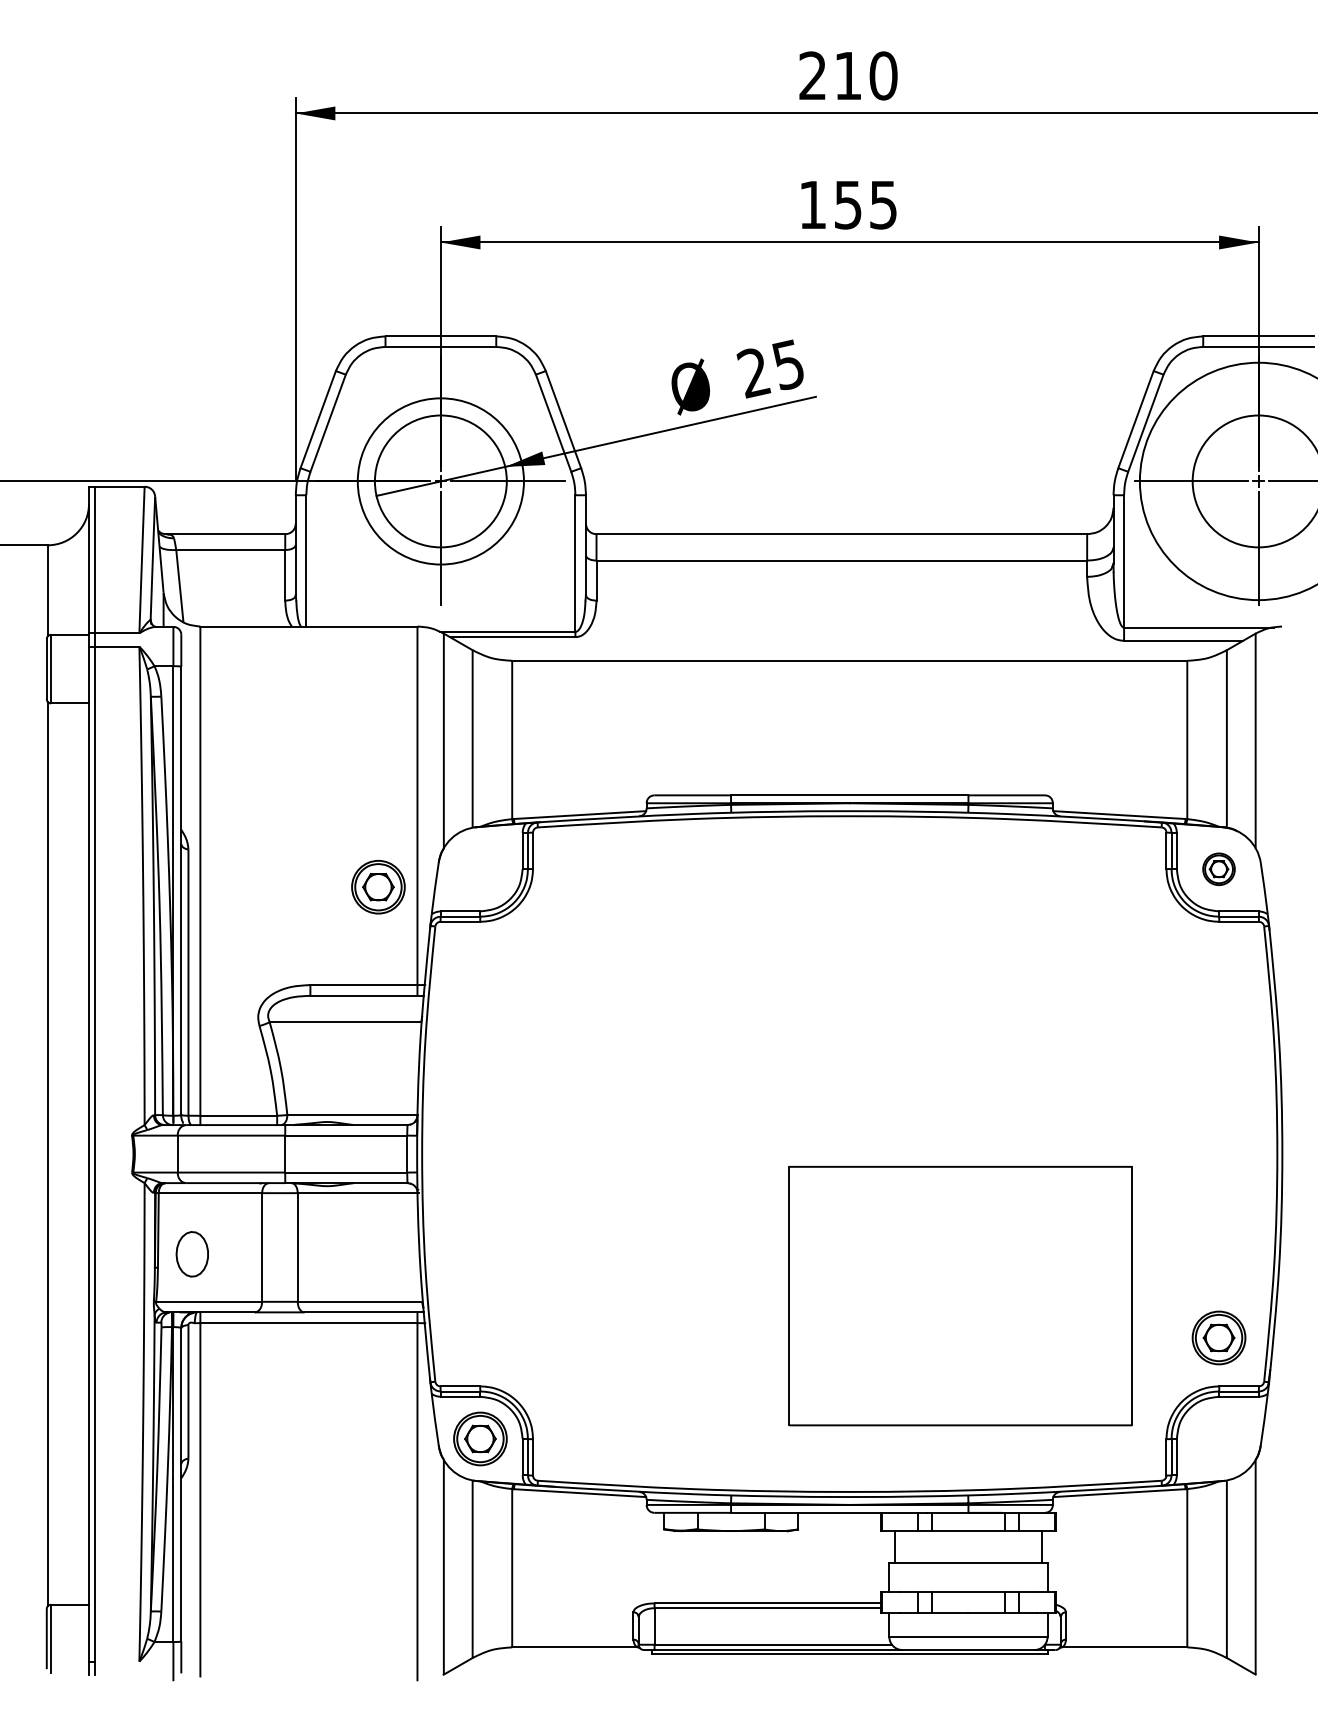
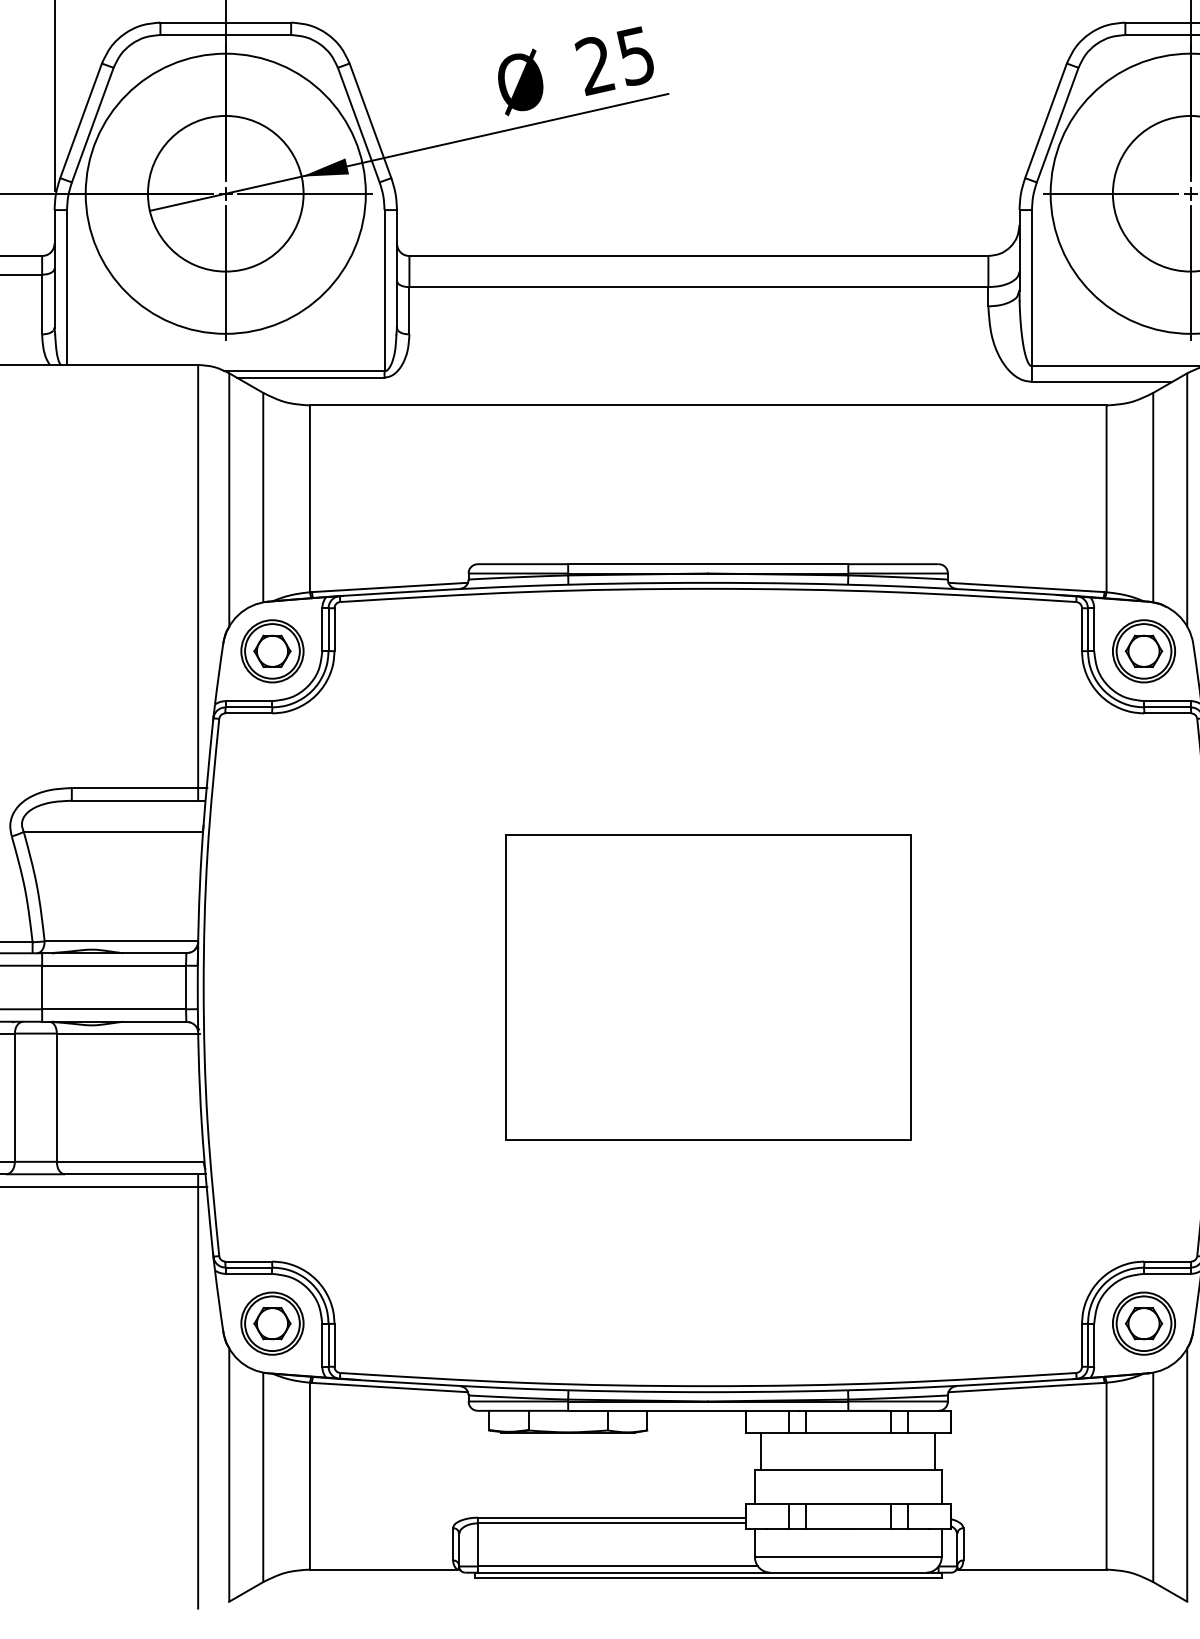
circle: (440, 481) -> (225, 193), size x1.43
part: (1218, 869) -> (1143, 651), size x1.67
part: (378, 887) -> (272, 651), moved
part: (960, 1296) -> (707, 987), moved
part: (1218, 1337) -> (1143, 1323), moved

